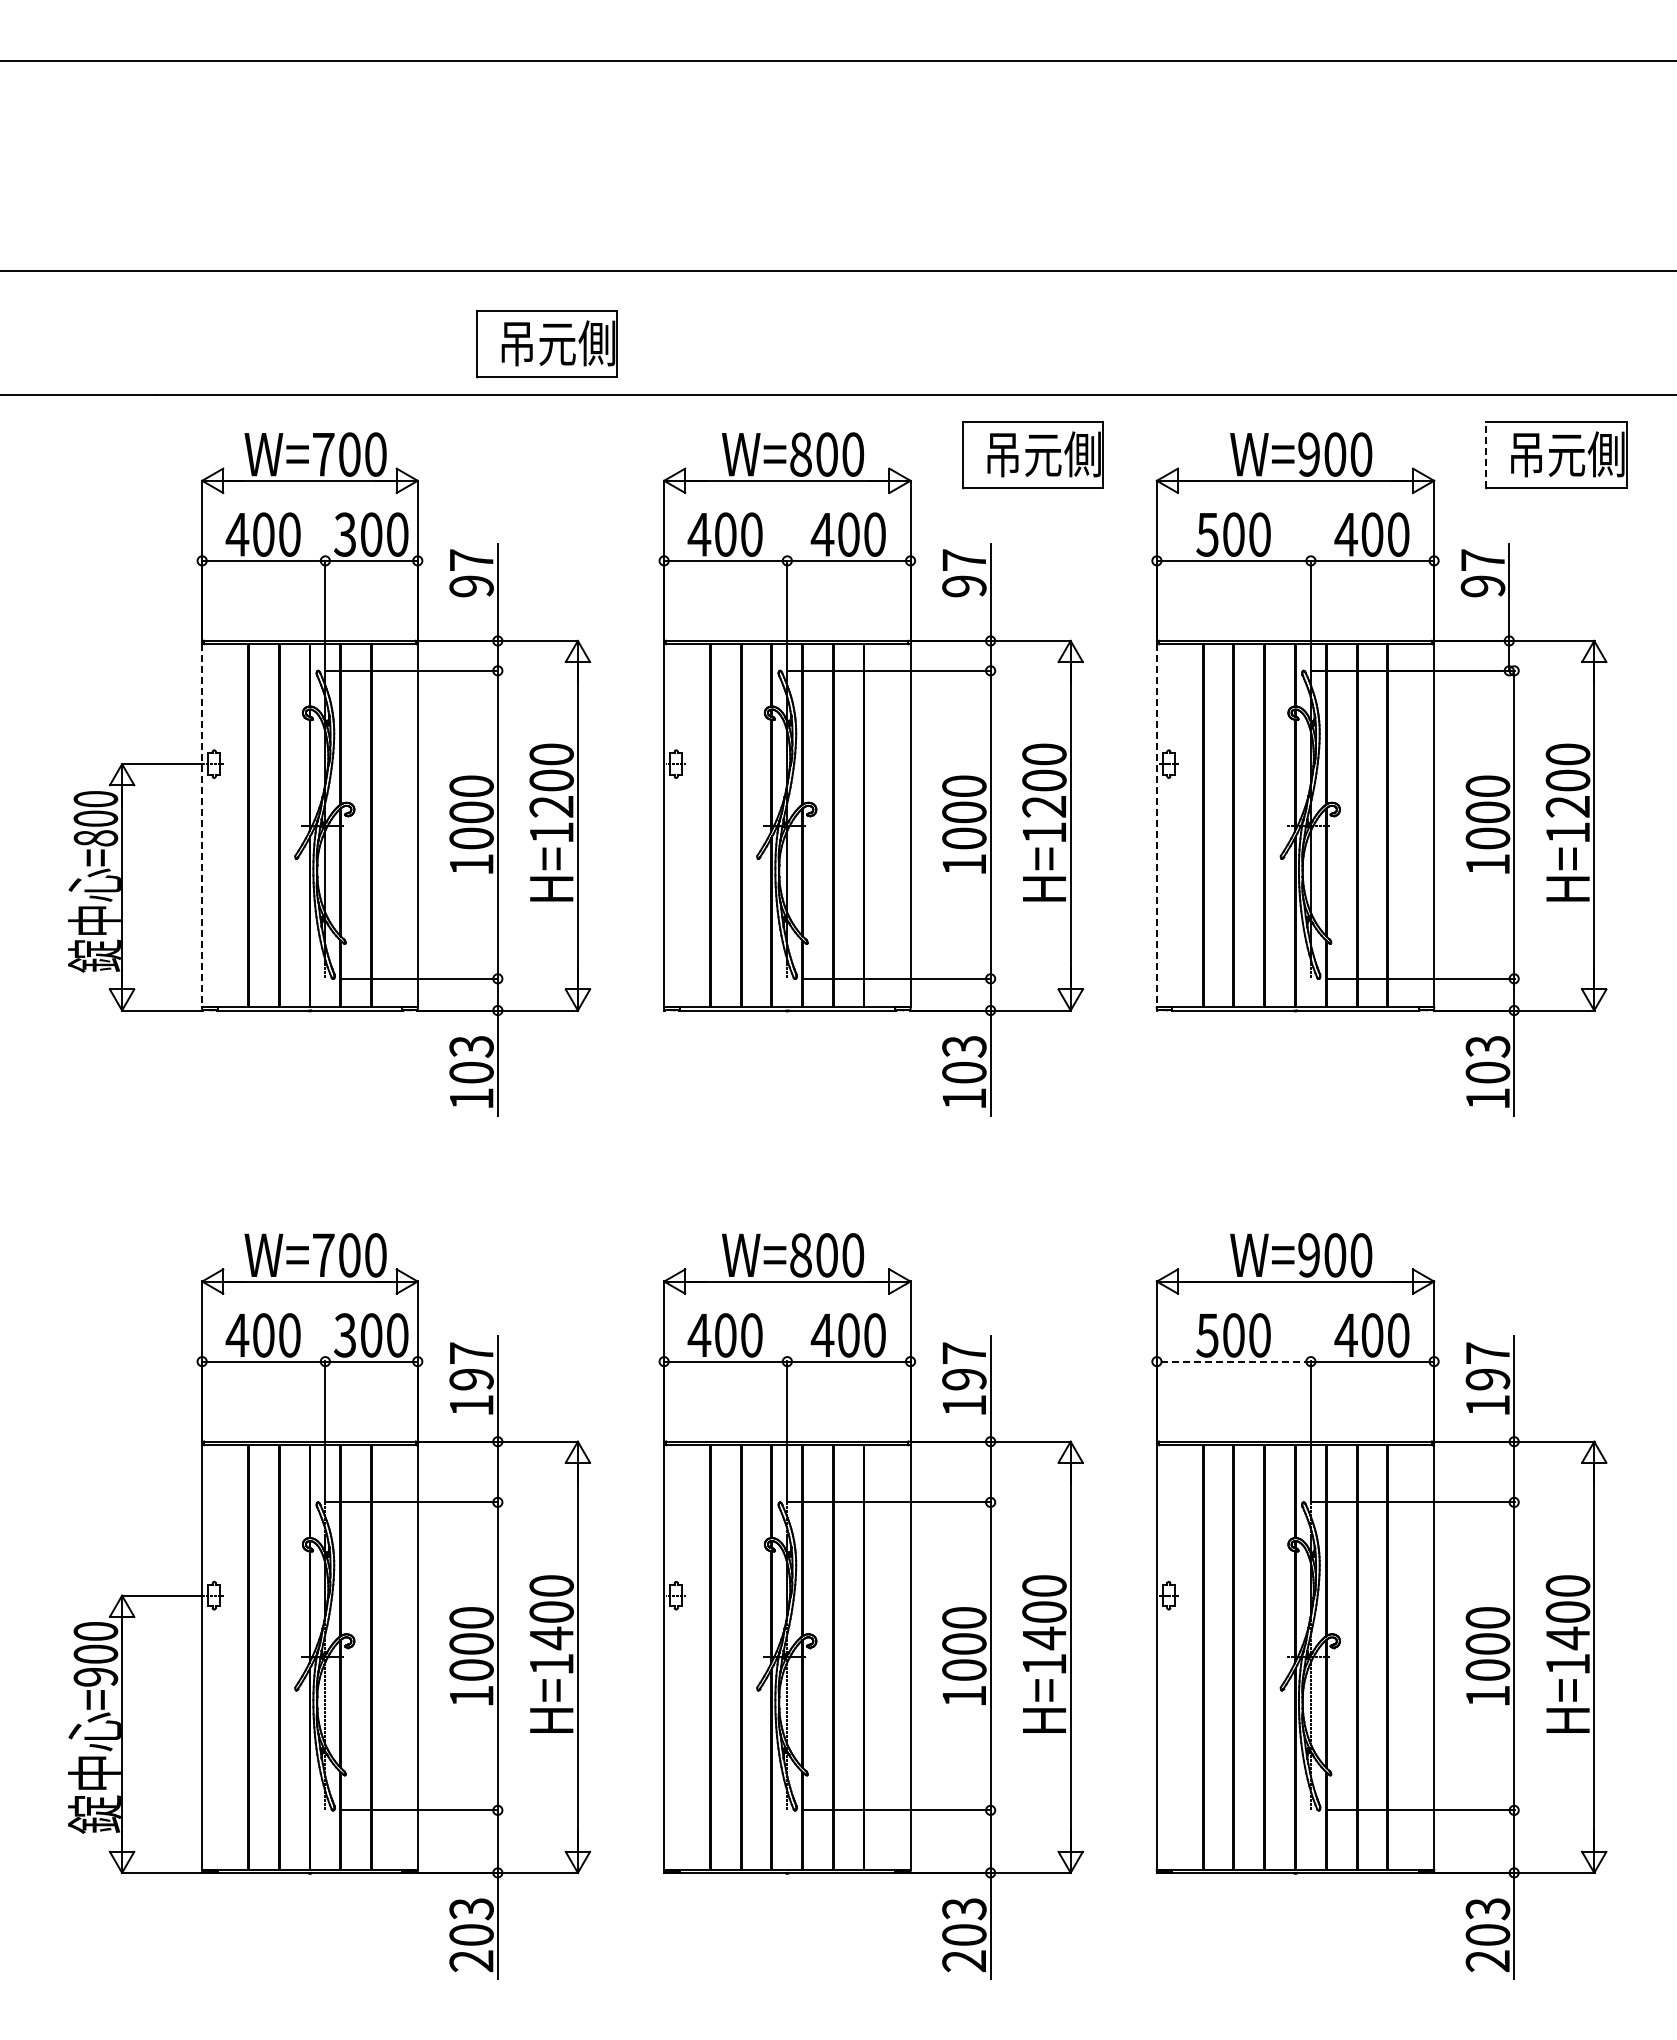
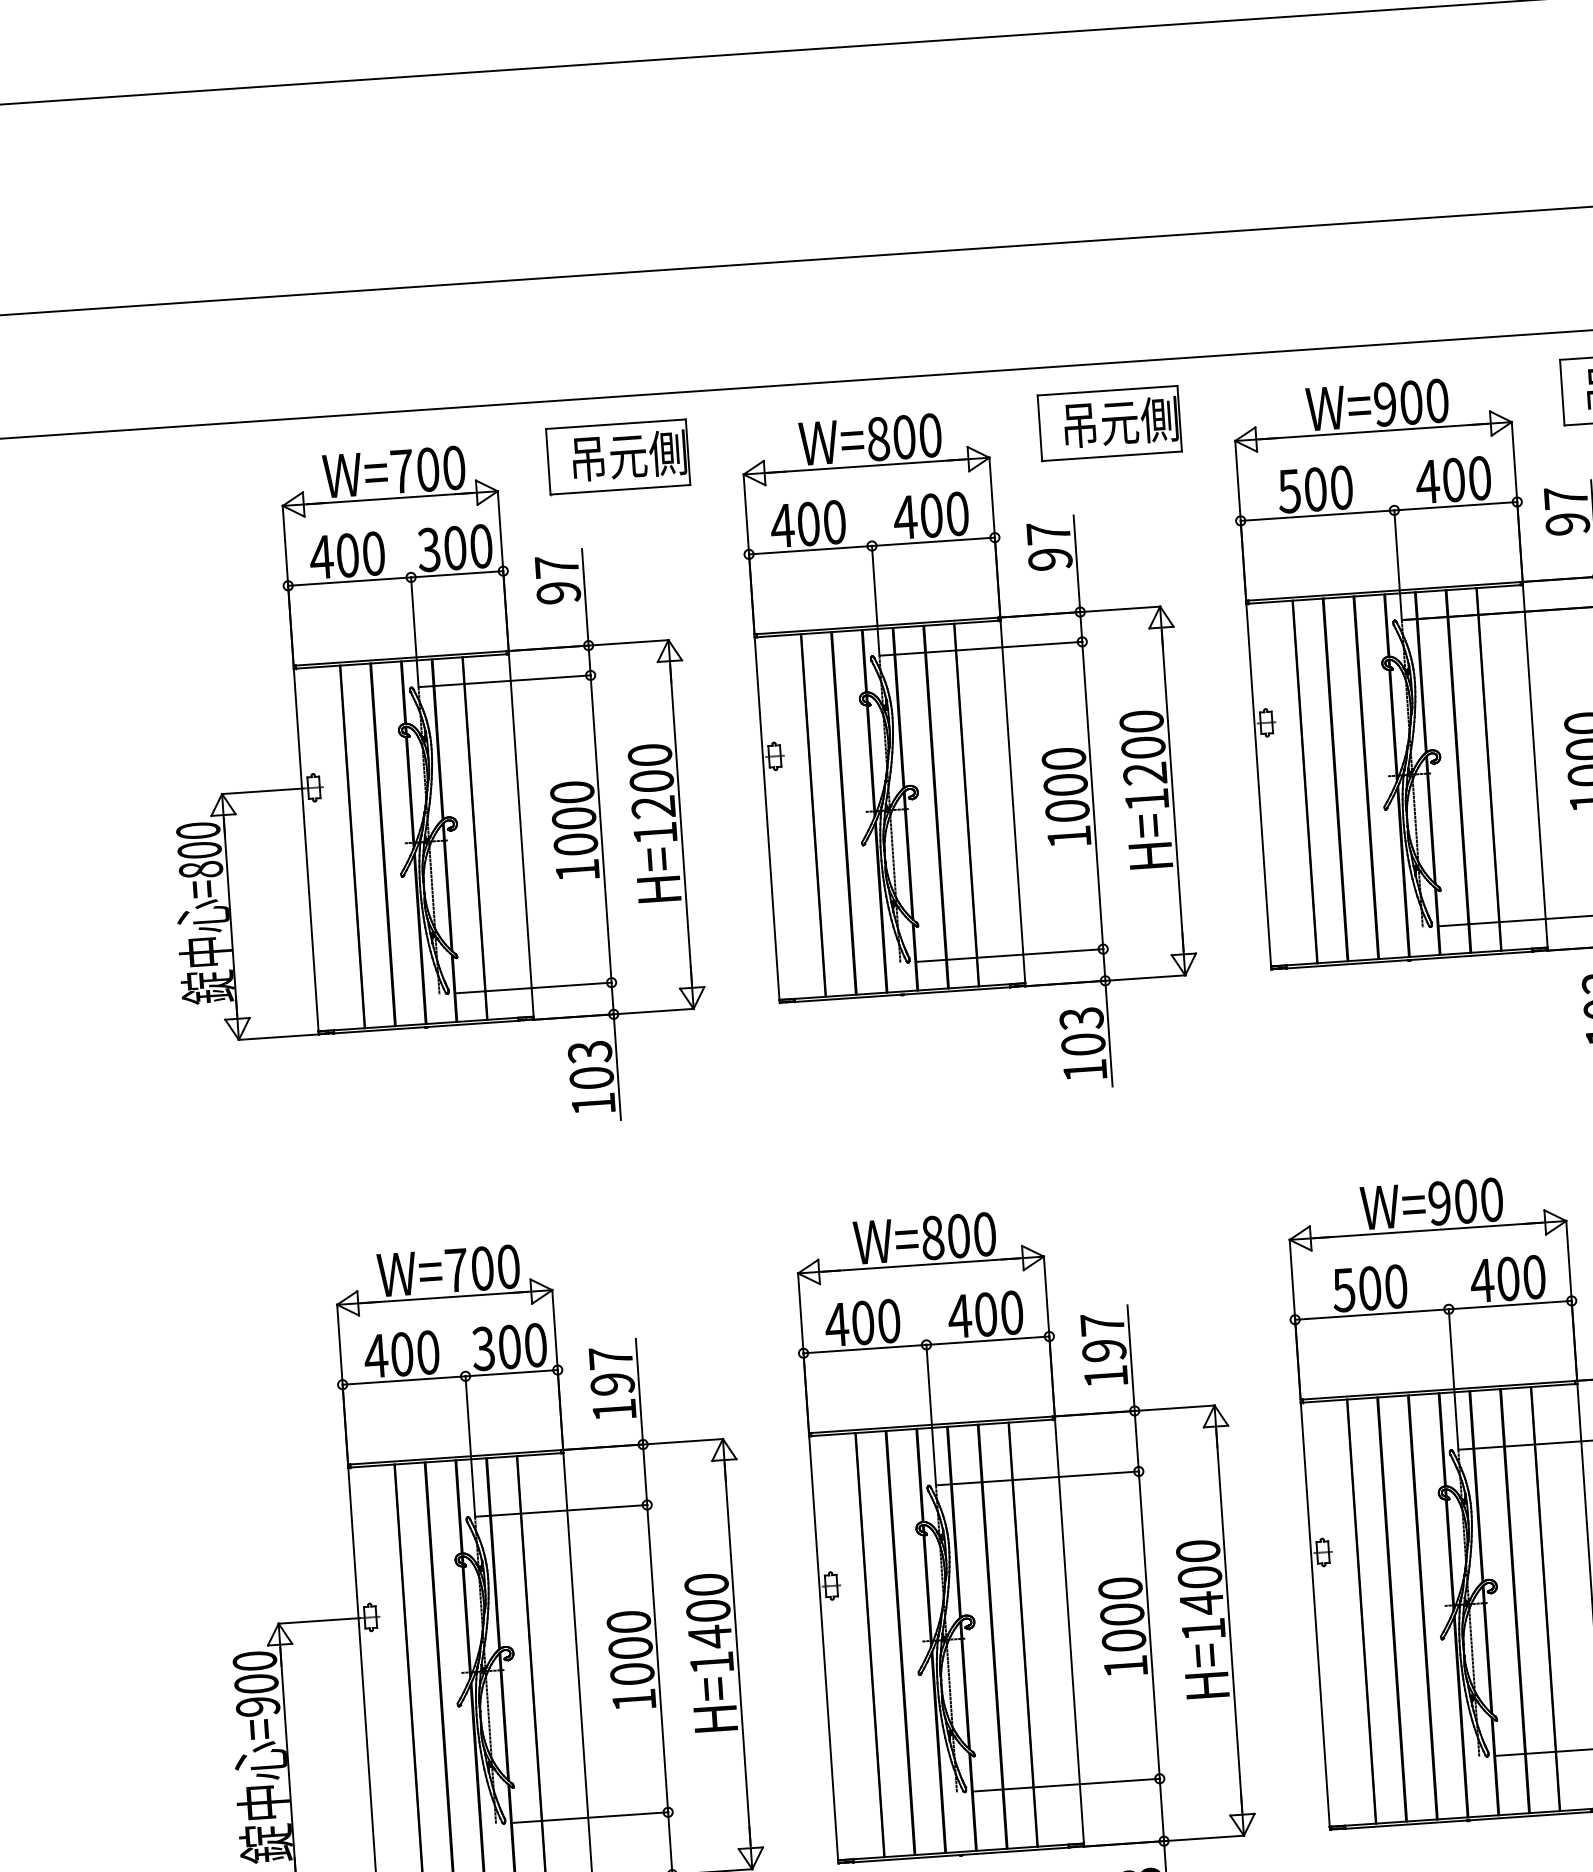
part: (546, 344) -> (617, 457), moved
line: (1486, 454) -> (1562, 392), dashed -> solid
line: (202, 825) -> (306, 849), dashed -> solid
line: (1156, 825) -> (1258, 784), dashed -> solid
line: (1233, 1361) -> (1371, 1314), dashed -> solid

